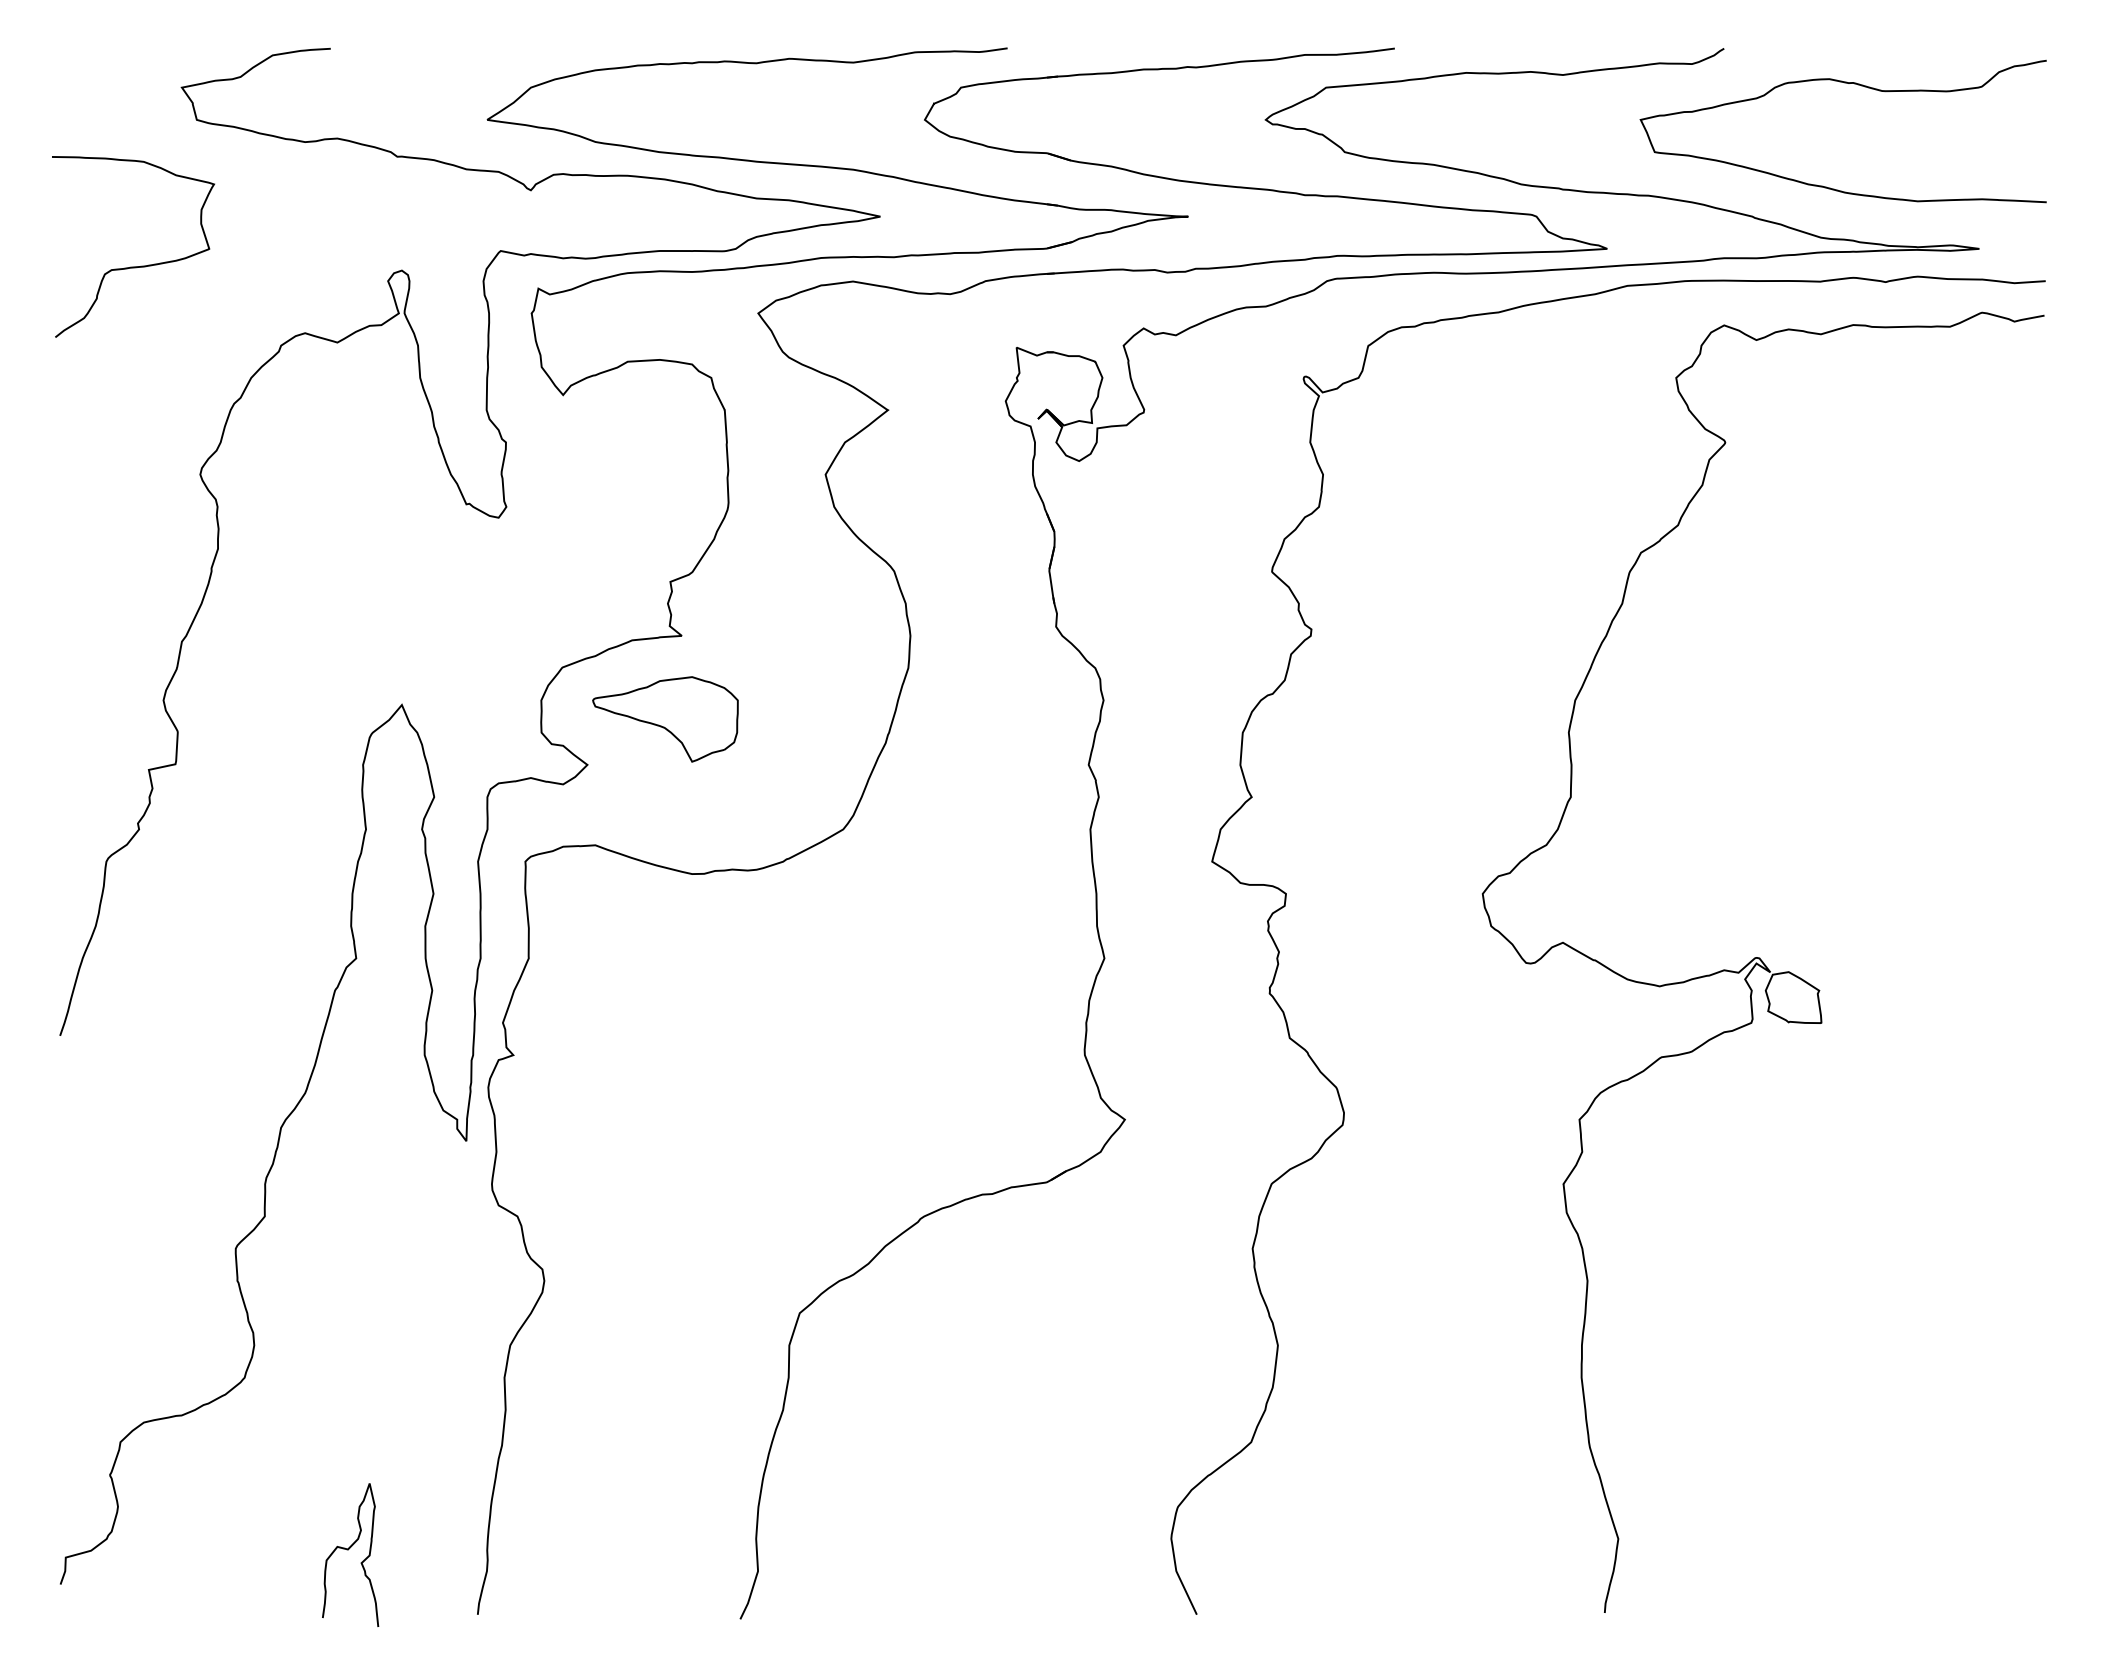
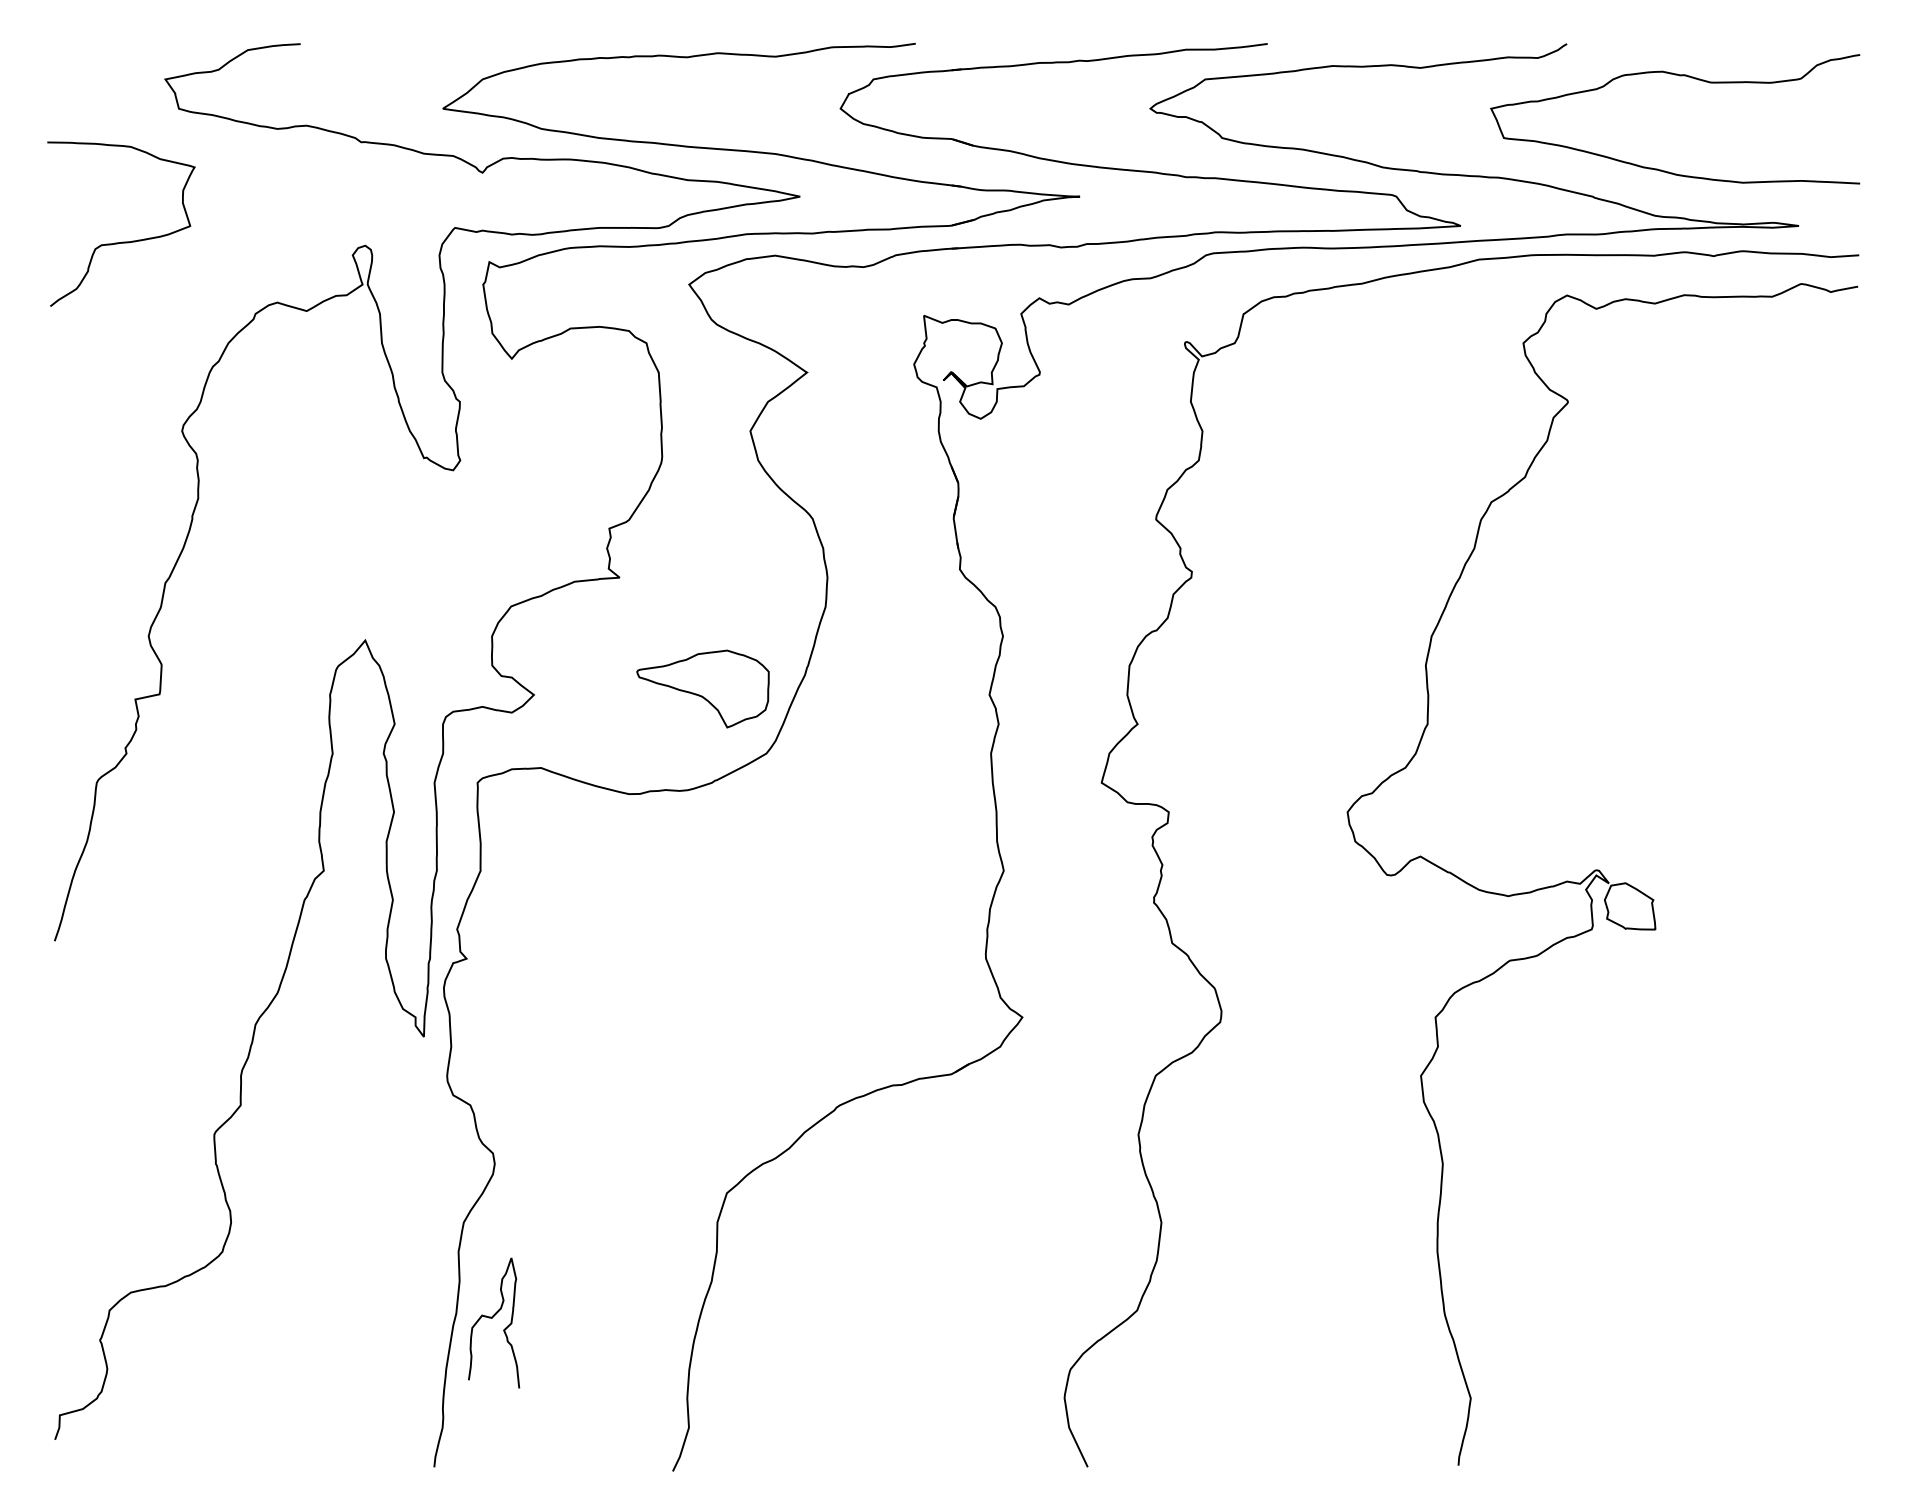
part: (665, 719) -> (703, 689), moved
curve: (348, 1550) -> (492, 1318), moved

